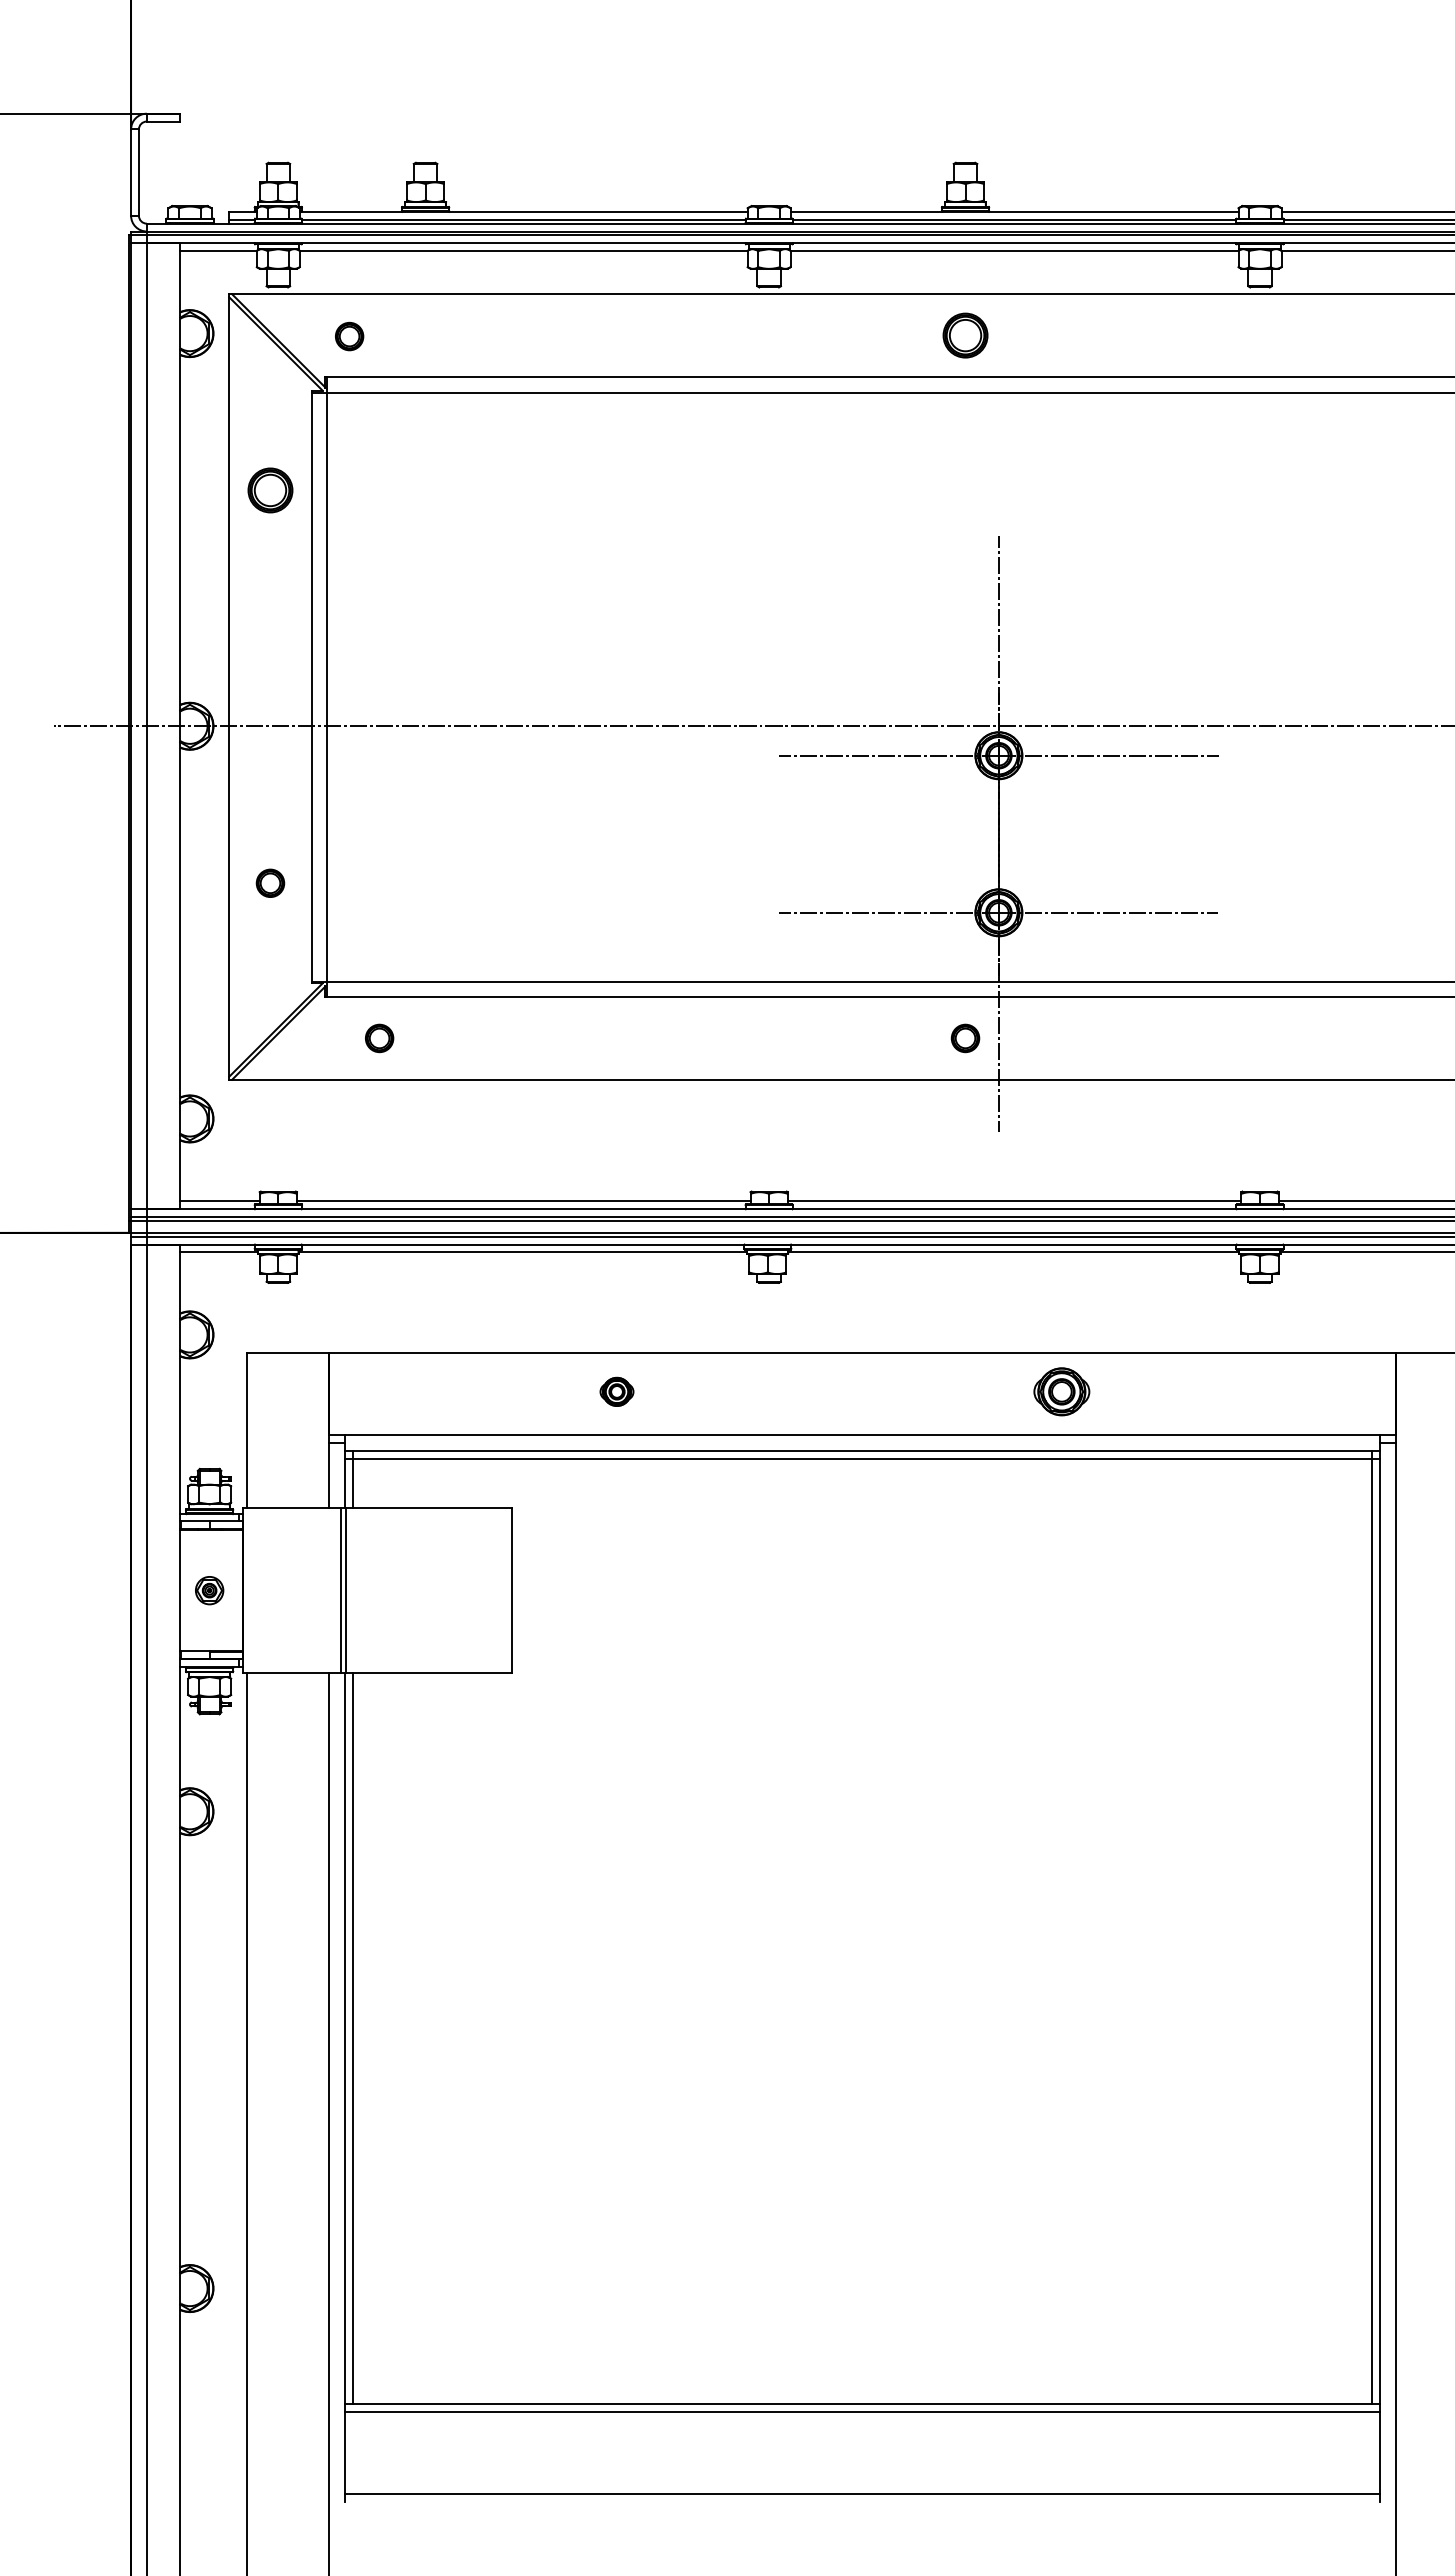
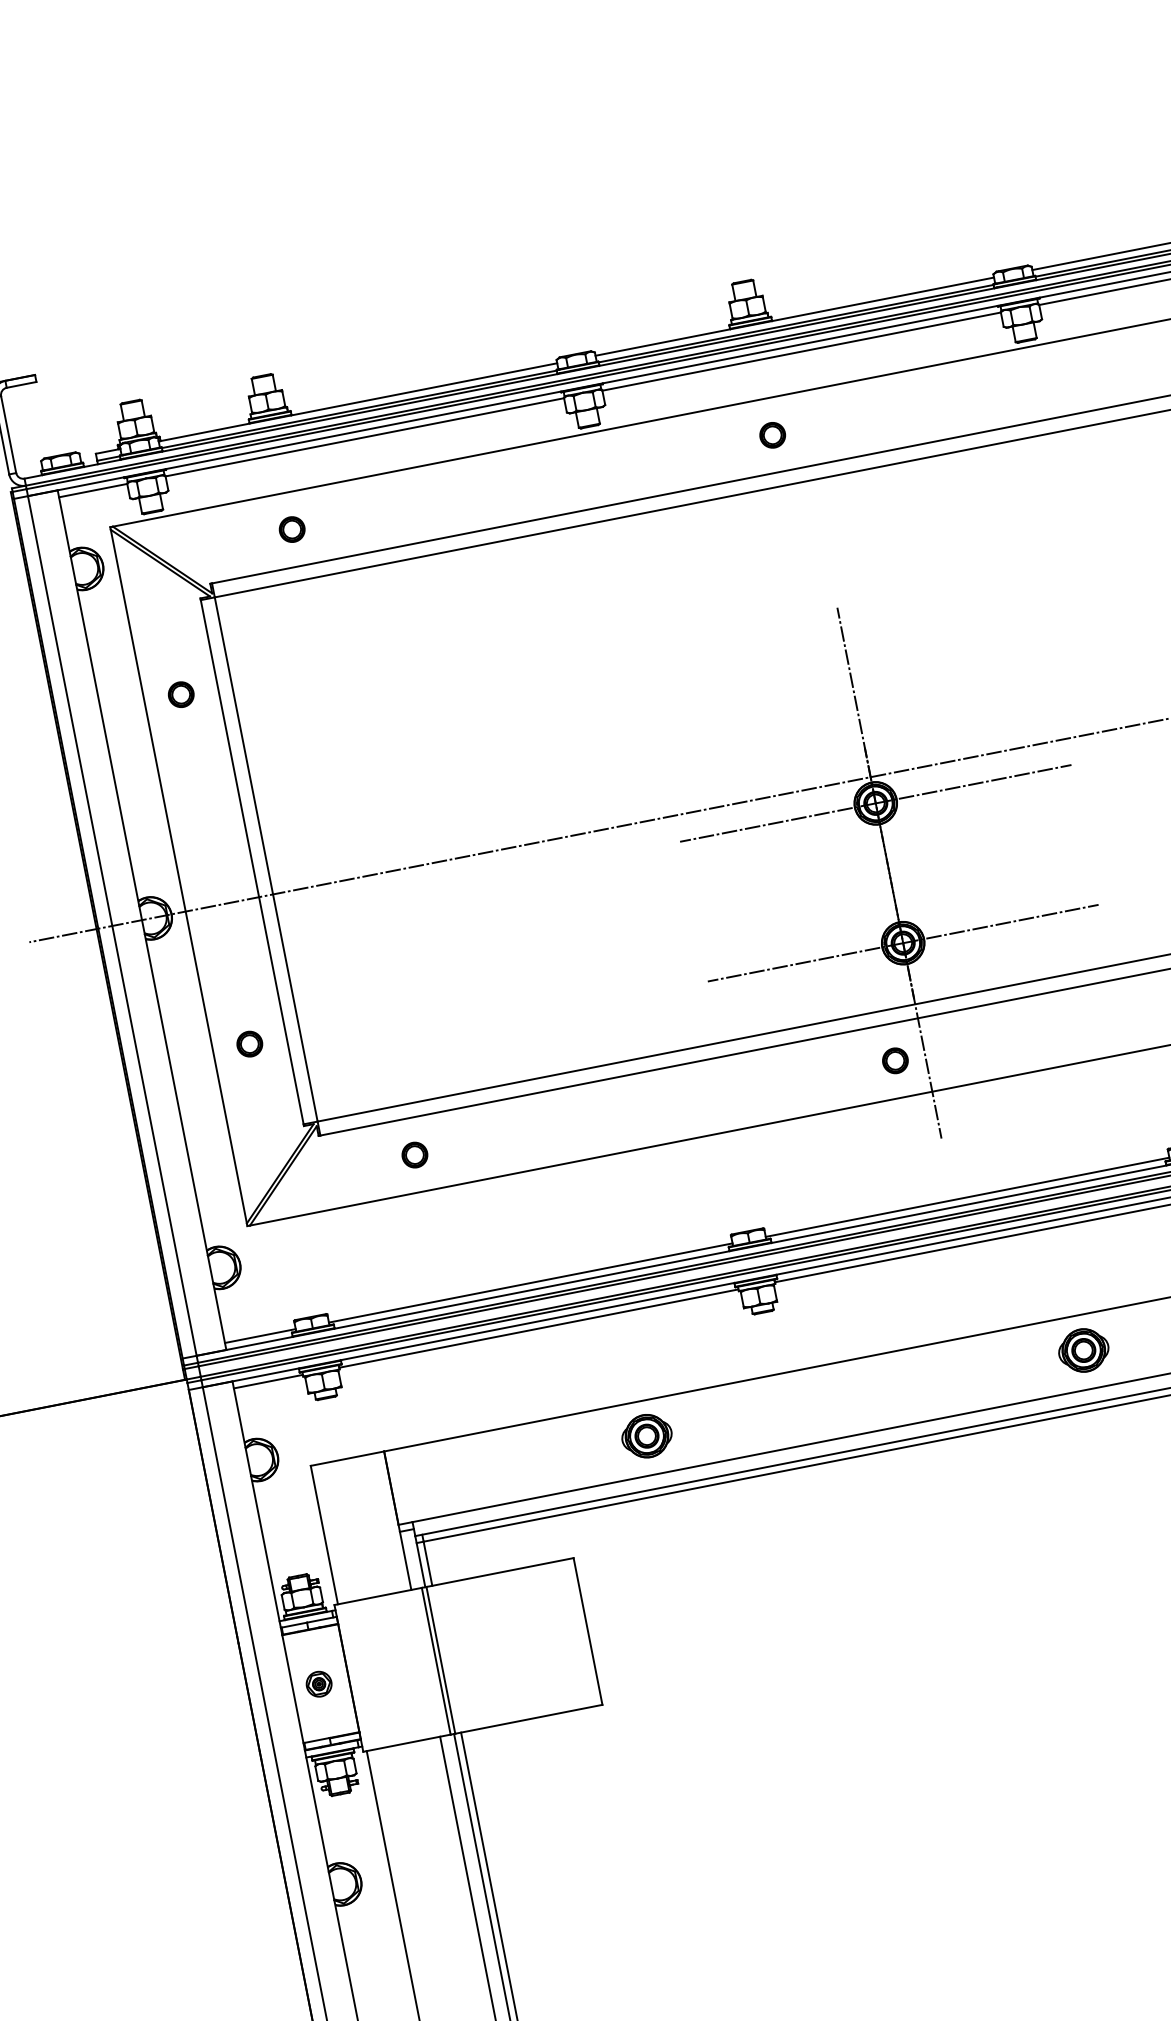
part: (965, 335) -> (772, 435), size x0.62
part: (349, 336) -> (292, 529), moved
part: (270, 490) -> (181, 694), size x0.62
part: (379, 1038) -> (414, 1155), moved
part: (616, 1391) -> (646, 1435), size x1.67
part: (1061, 1391) -> (1083, 1350), moved

